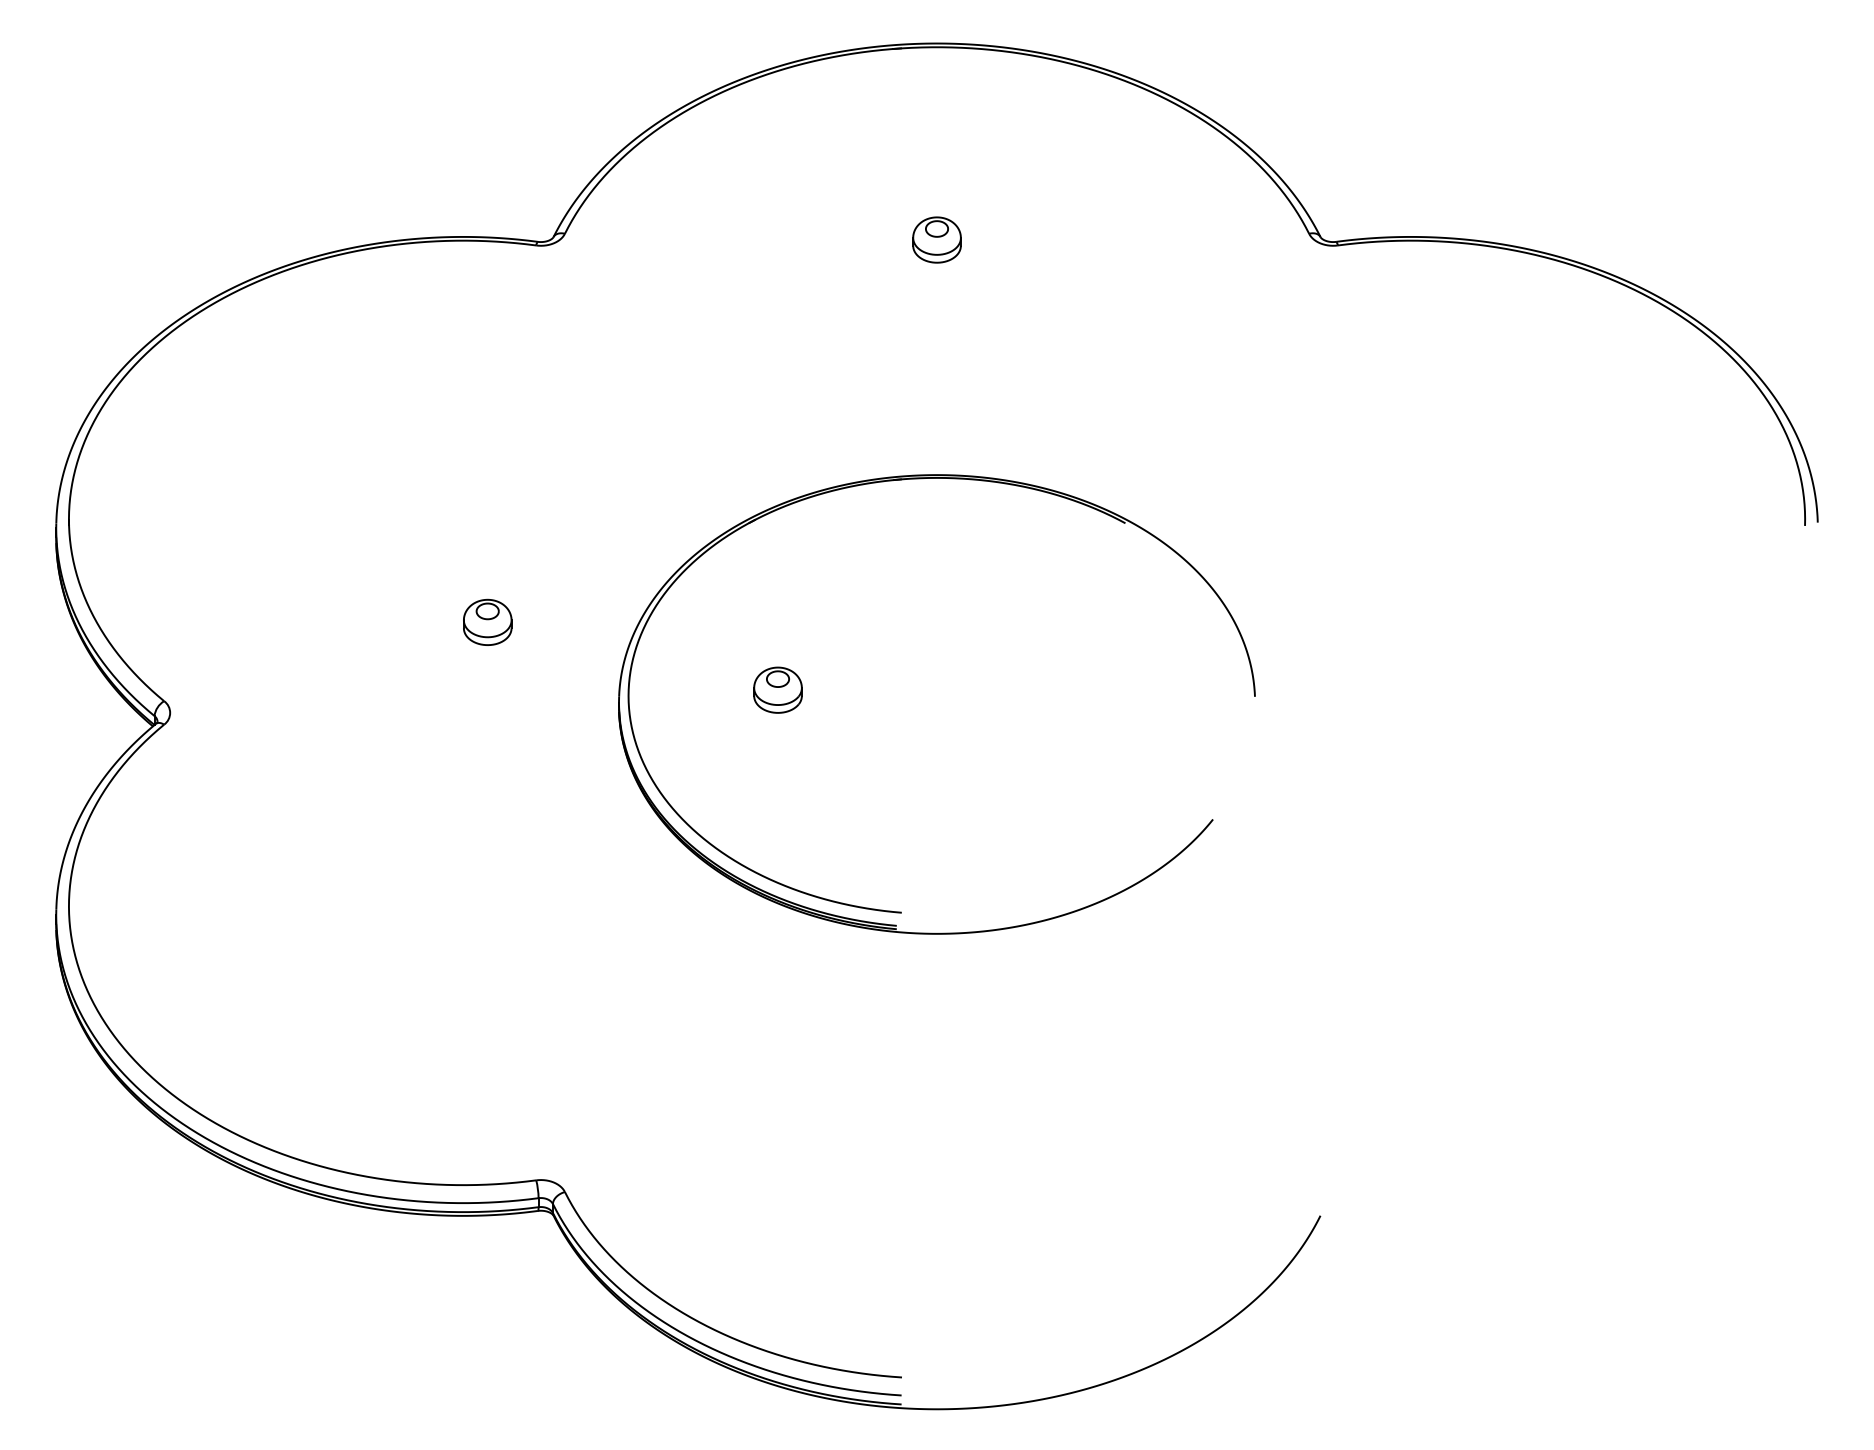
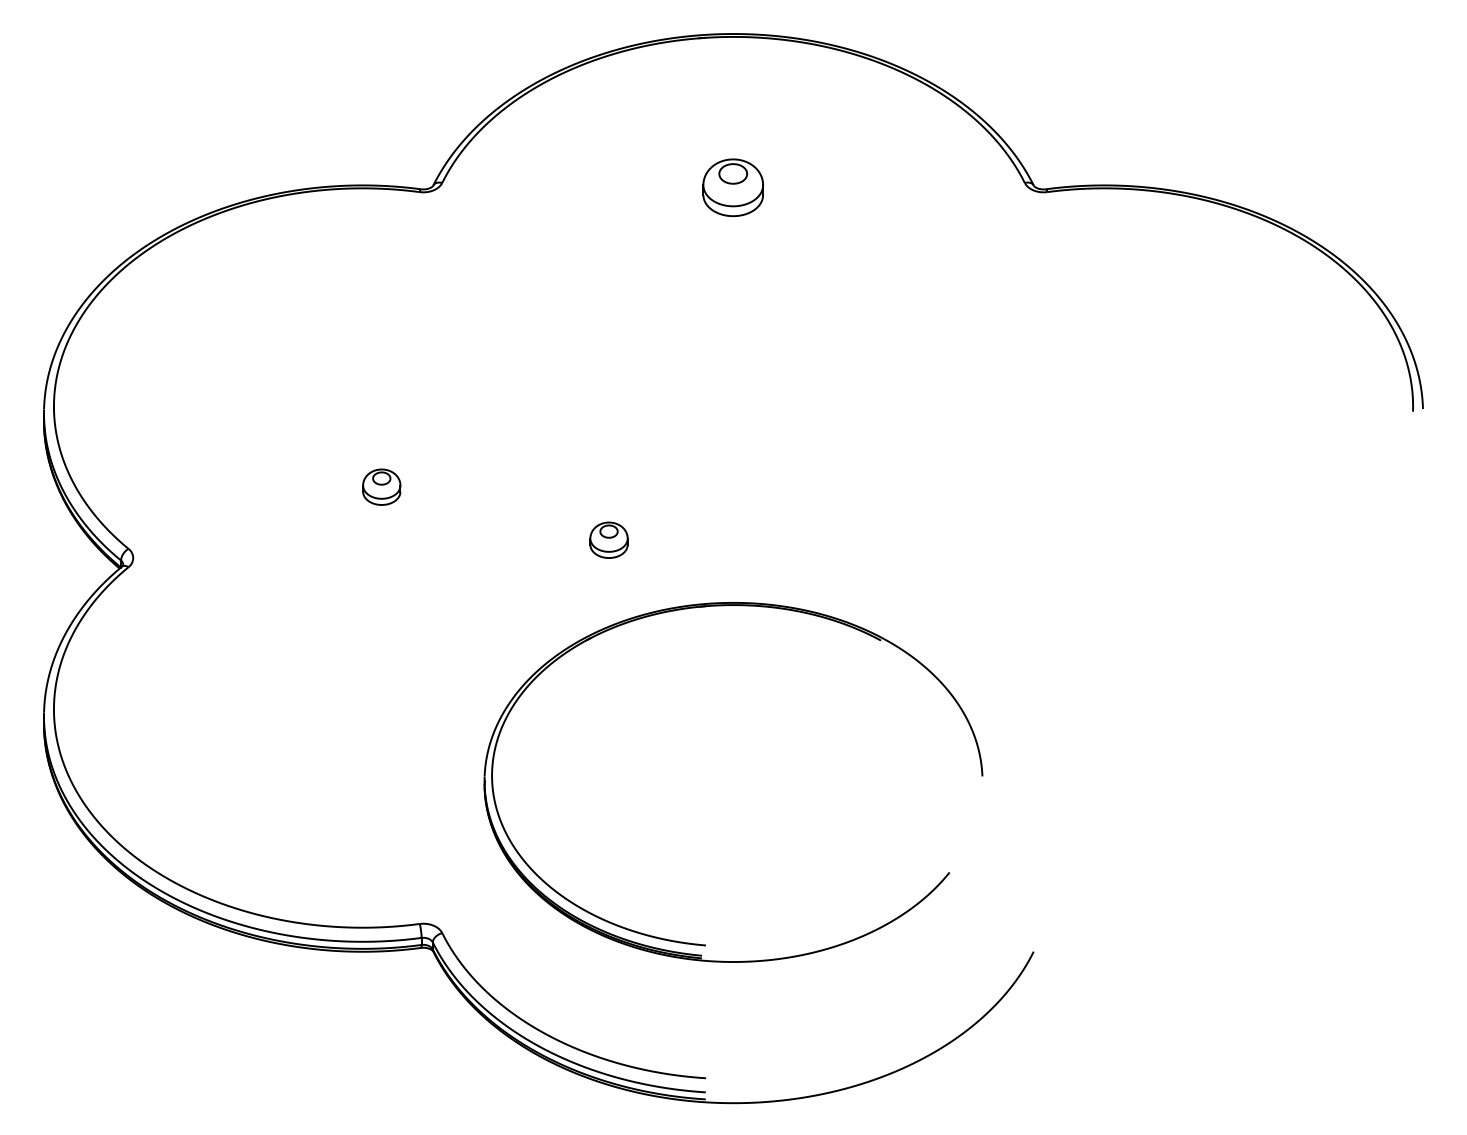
part: (937, 239) -> (733, 187), size x1.6
part: (901, 911) -> (705, 944), moved

